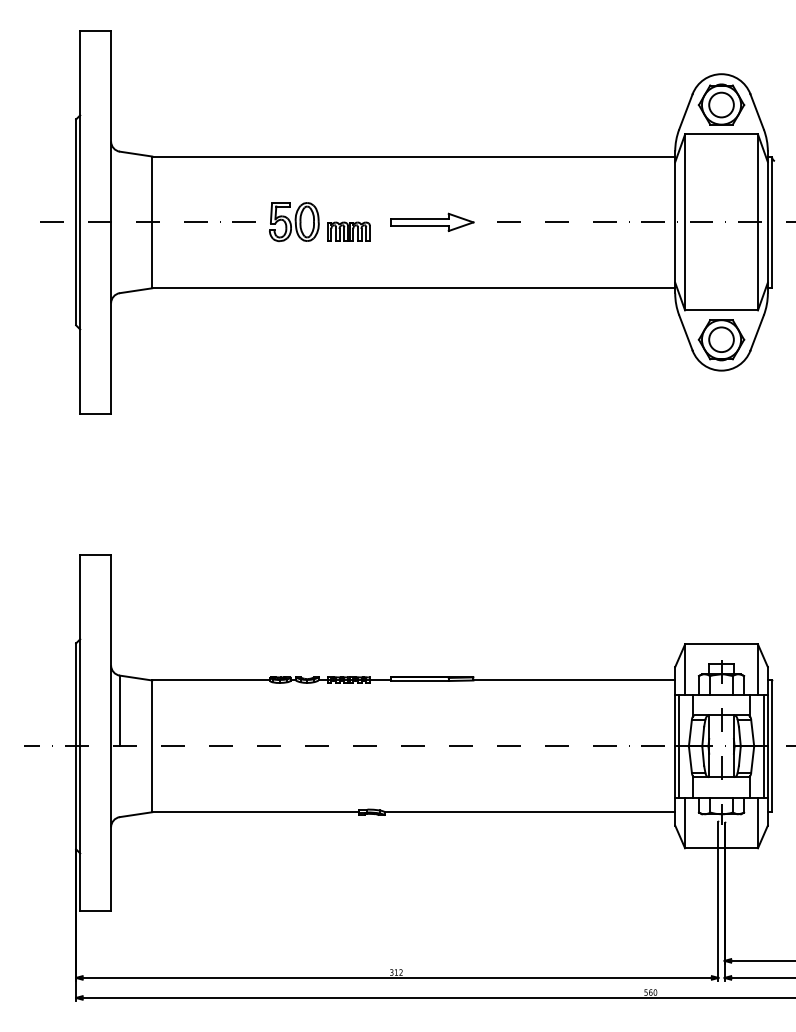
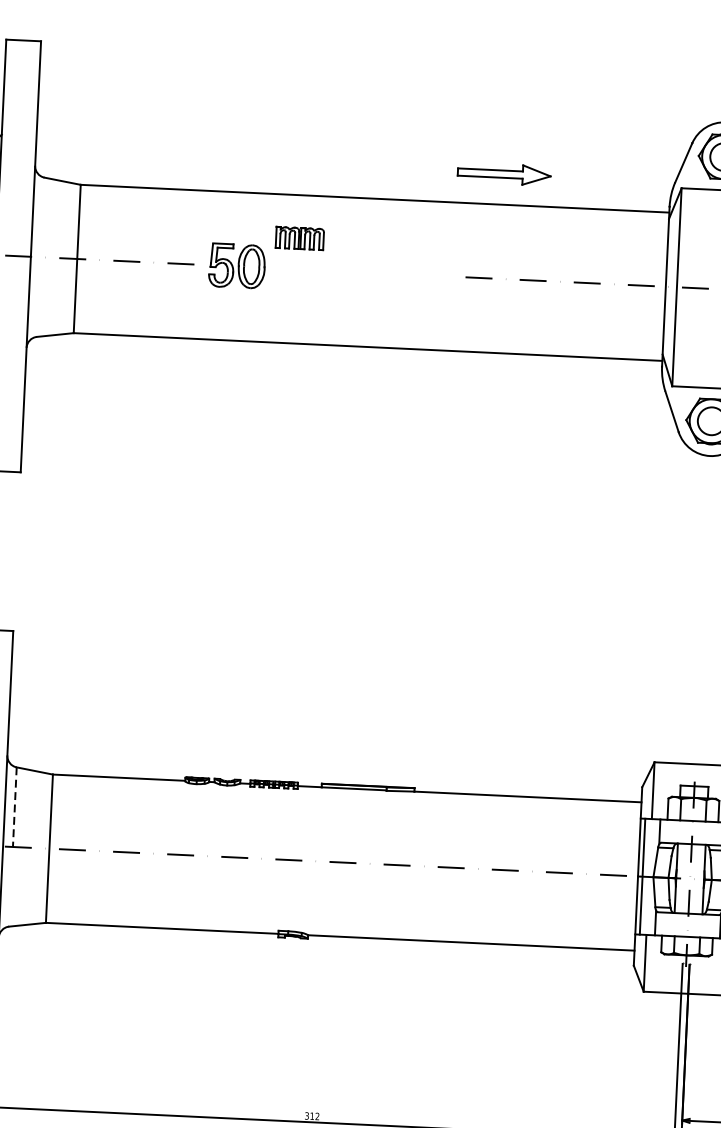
part: (432, 221) -> (504, 173), moved
part: (348, 231) -> (299, 237), moved
line: (119, 711) -> (14, 807), solid -> dashed

